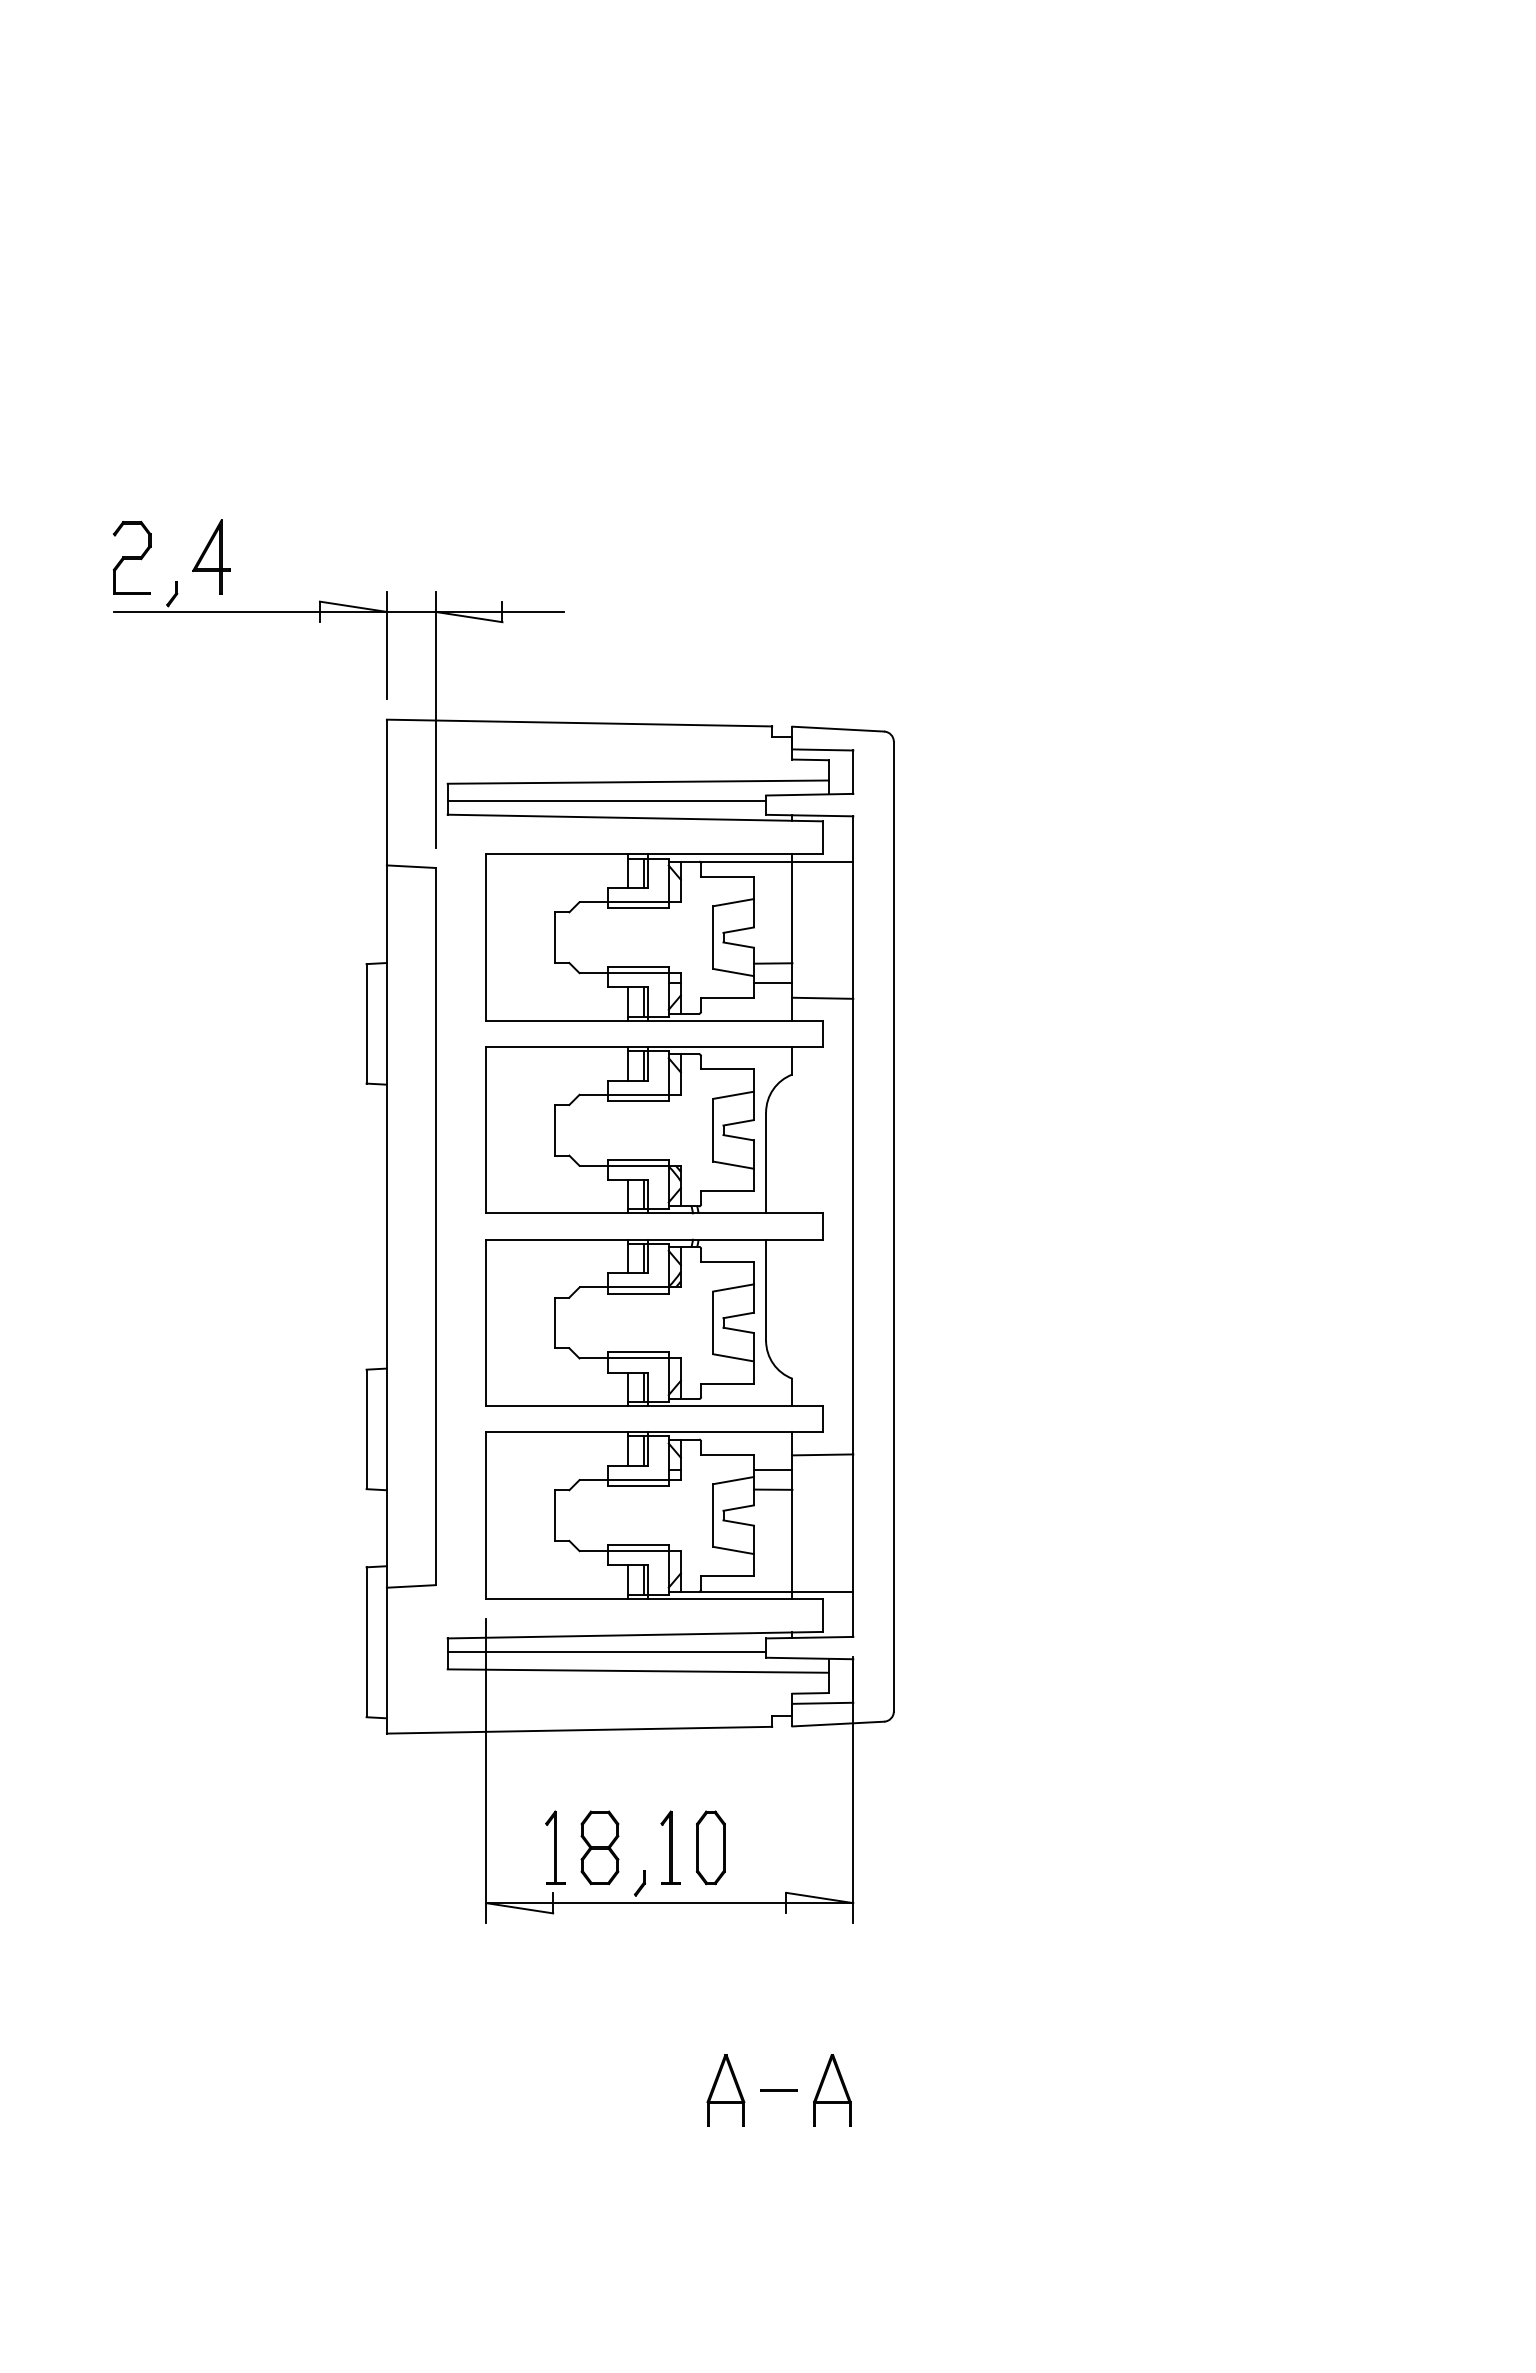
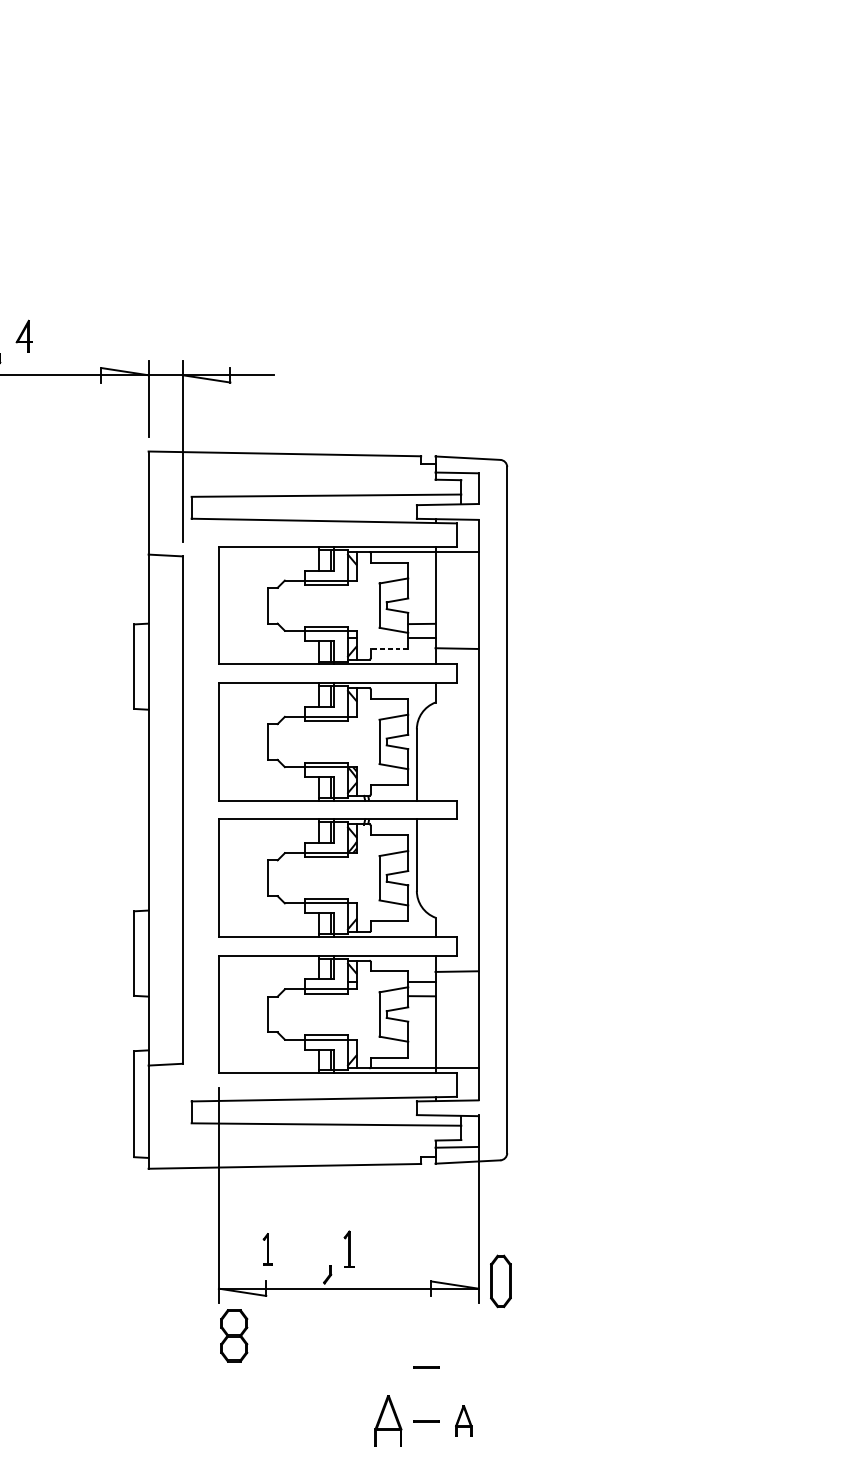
part: (211, 556) -> (24, 336), size x0.6
line: (606, 800) -> (303, 508), removed
line: (727, 998) -> (389, 648), solid -> dashed
line: (606, 1652) -> (303, 1111), removed
part: (555, 1847) -> (267, 1249), size x0.6
part: (599, 1847) -> (233, 1335), moved
part: (670, 1847) -> (349, 1249), size x0.7
part: (710, 1847) -> (500, 1281), moved
line: (778, 2014) -> (425, 1367), added
part: (832, 2090) -> (463, 1421), size x0.6

